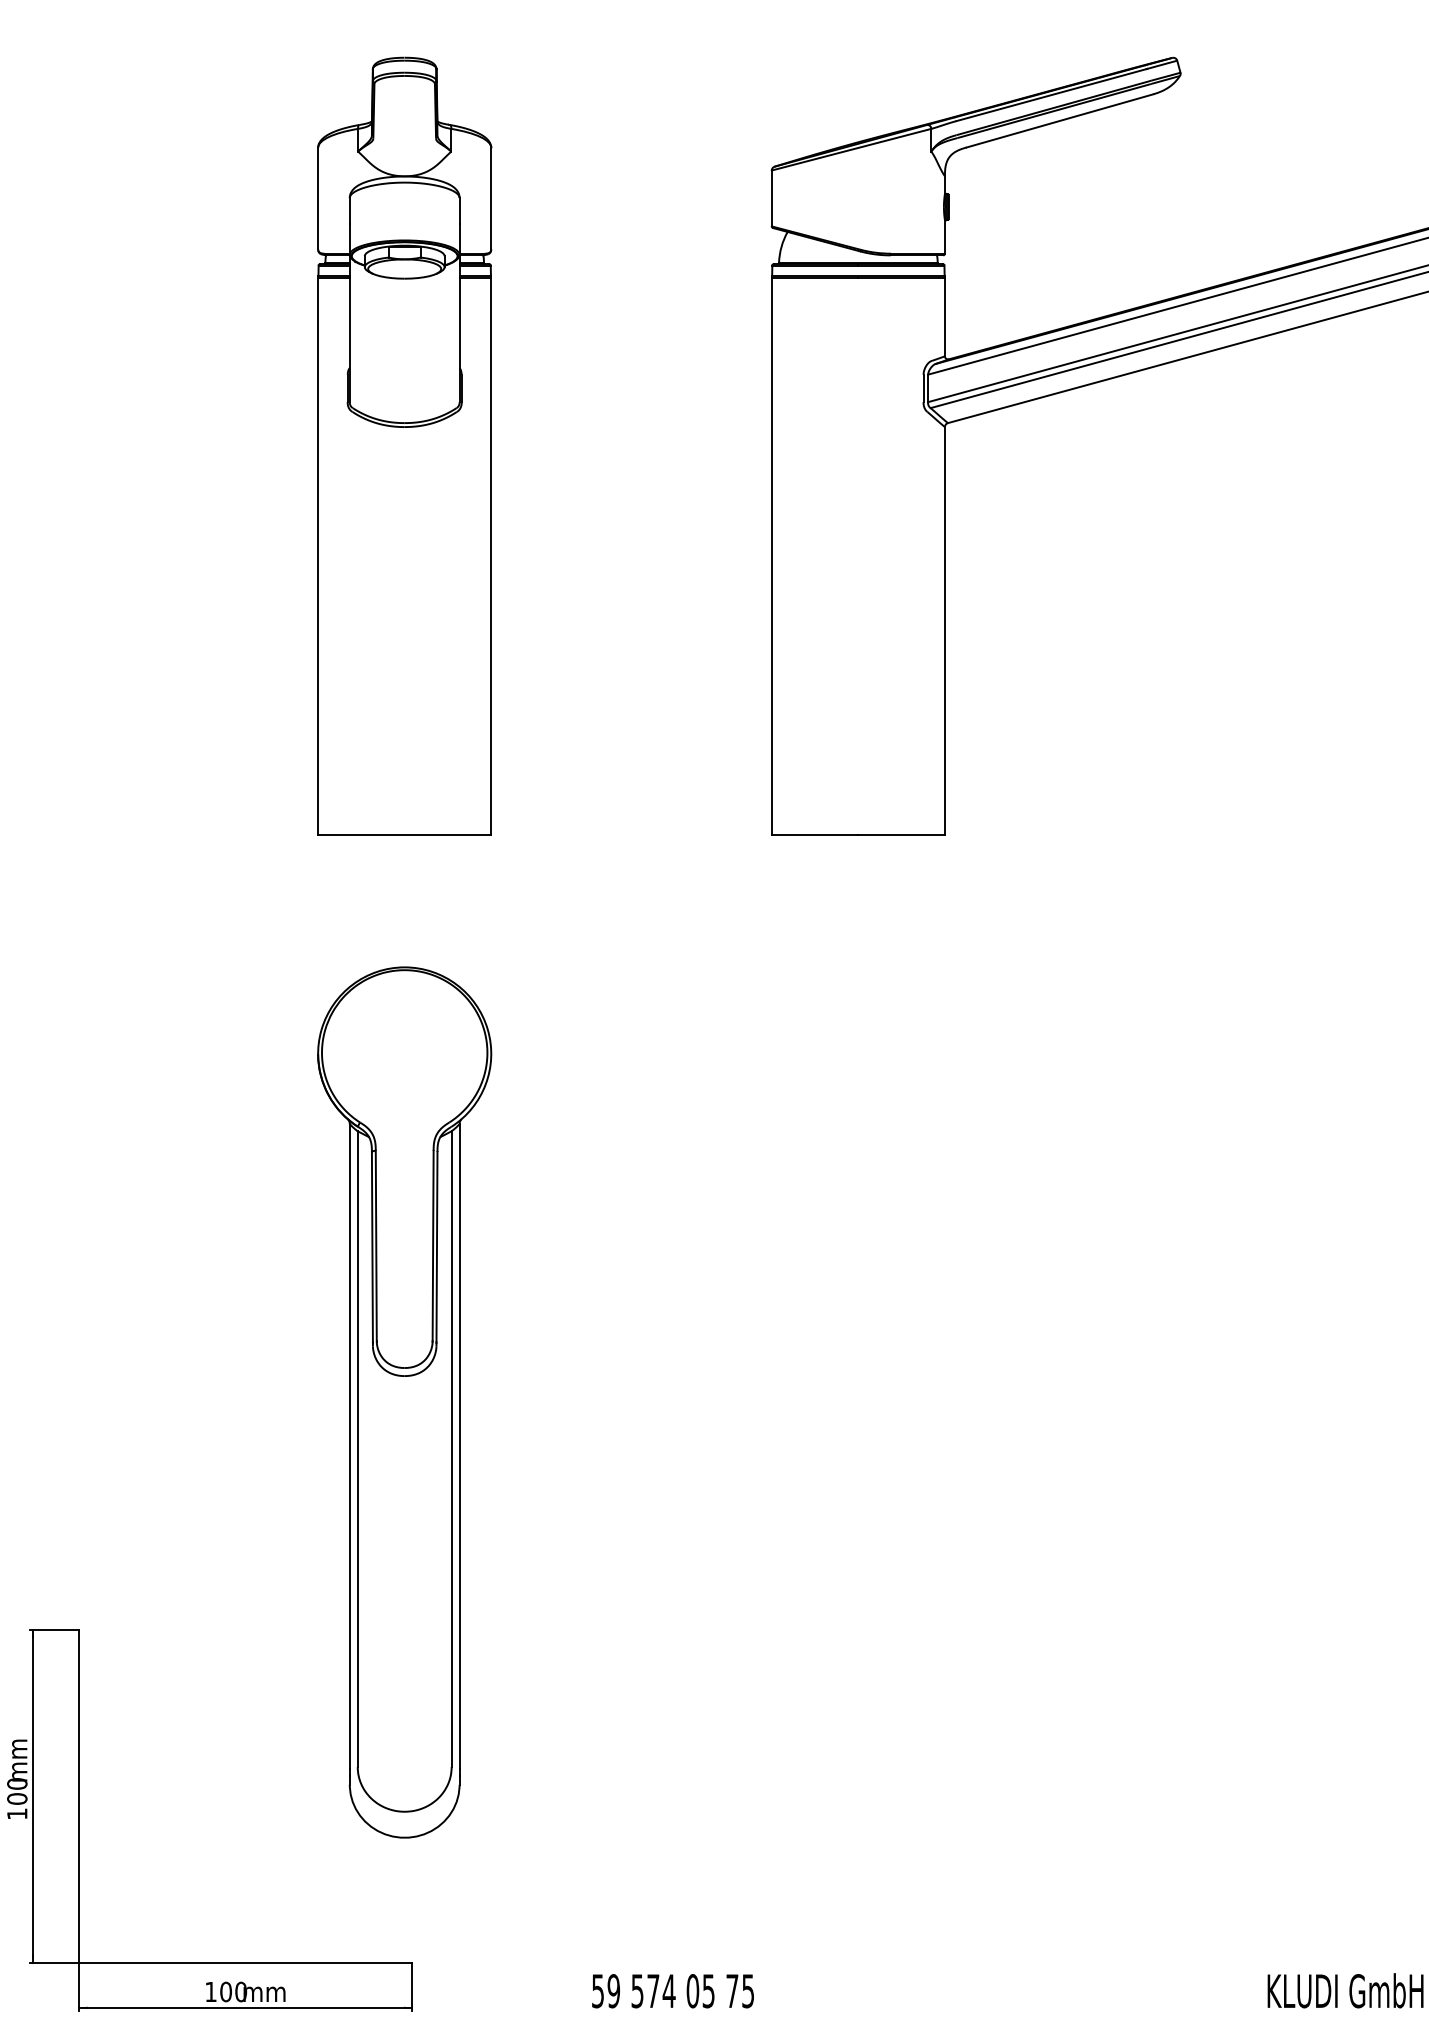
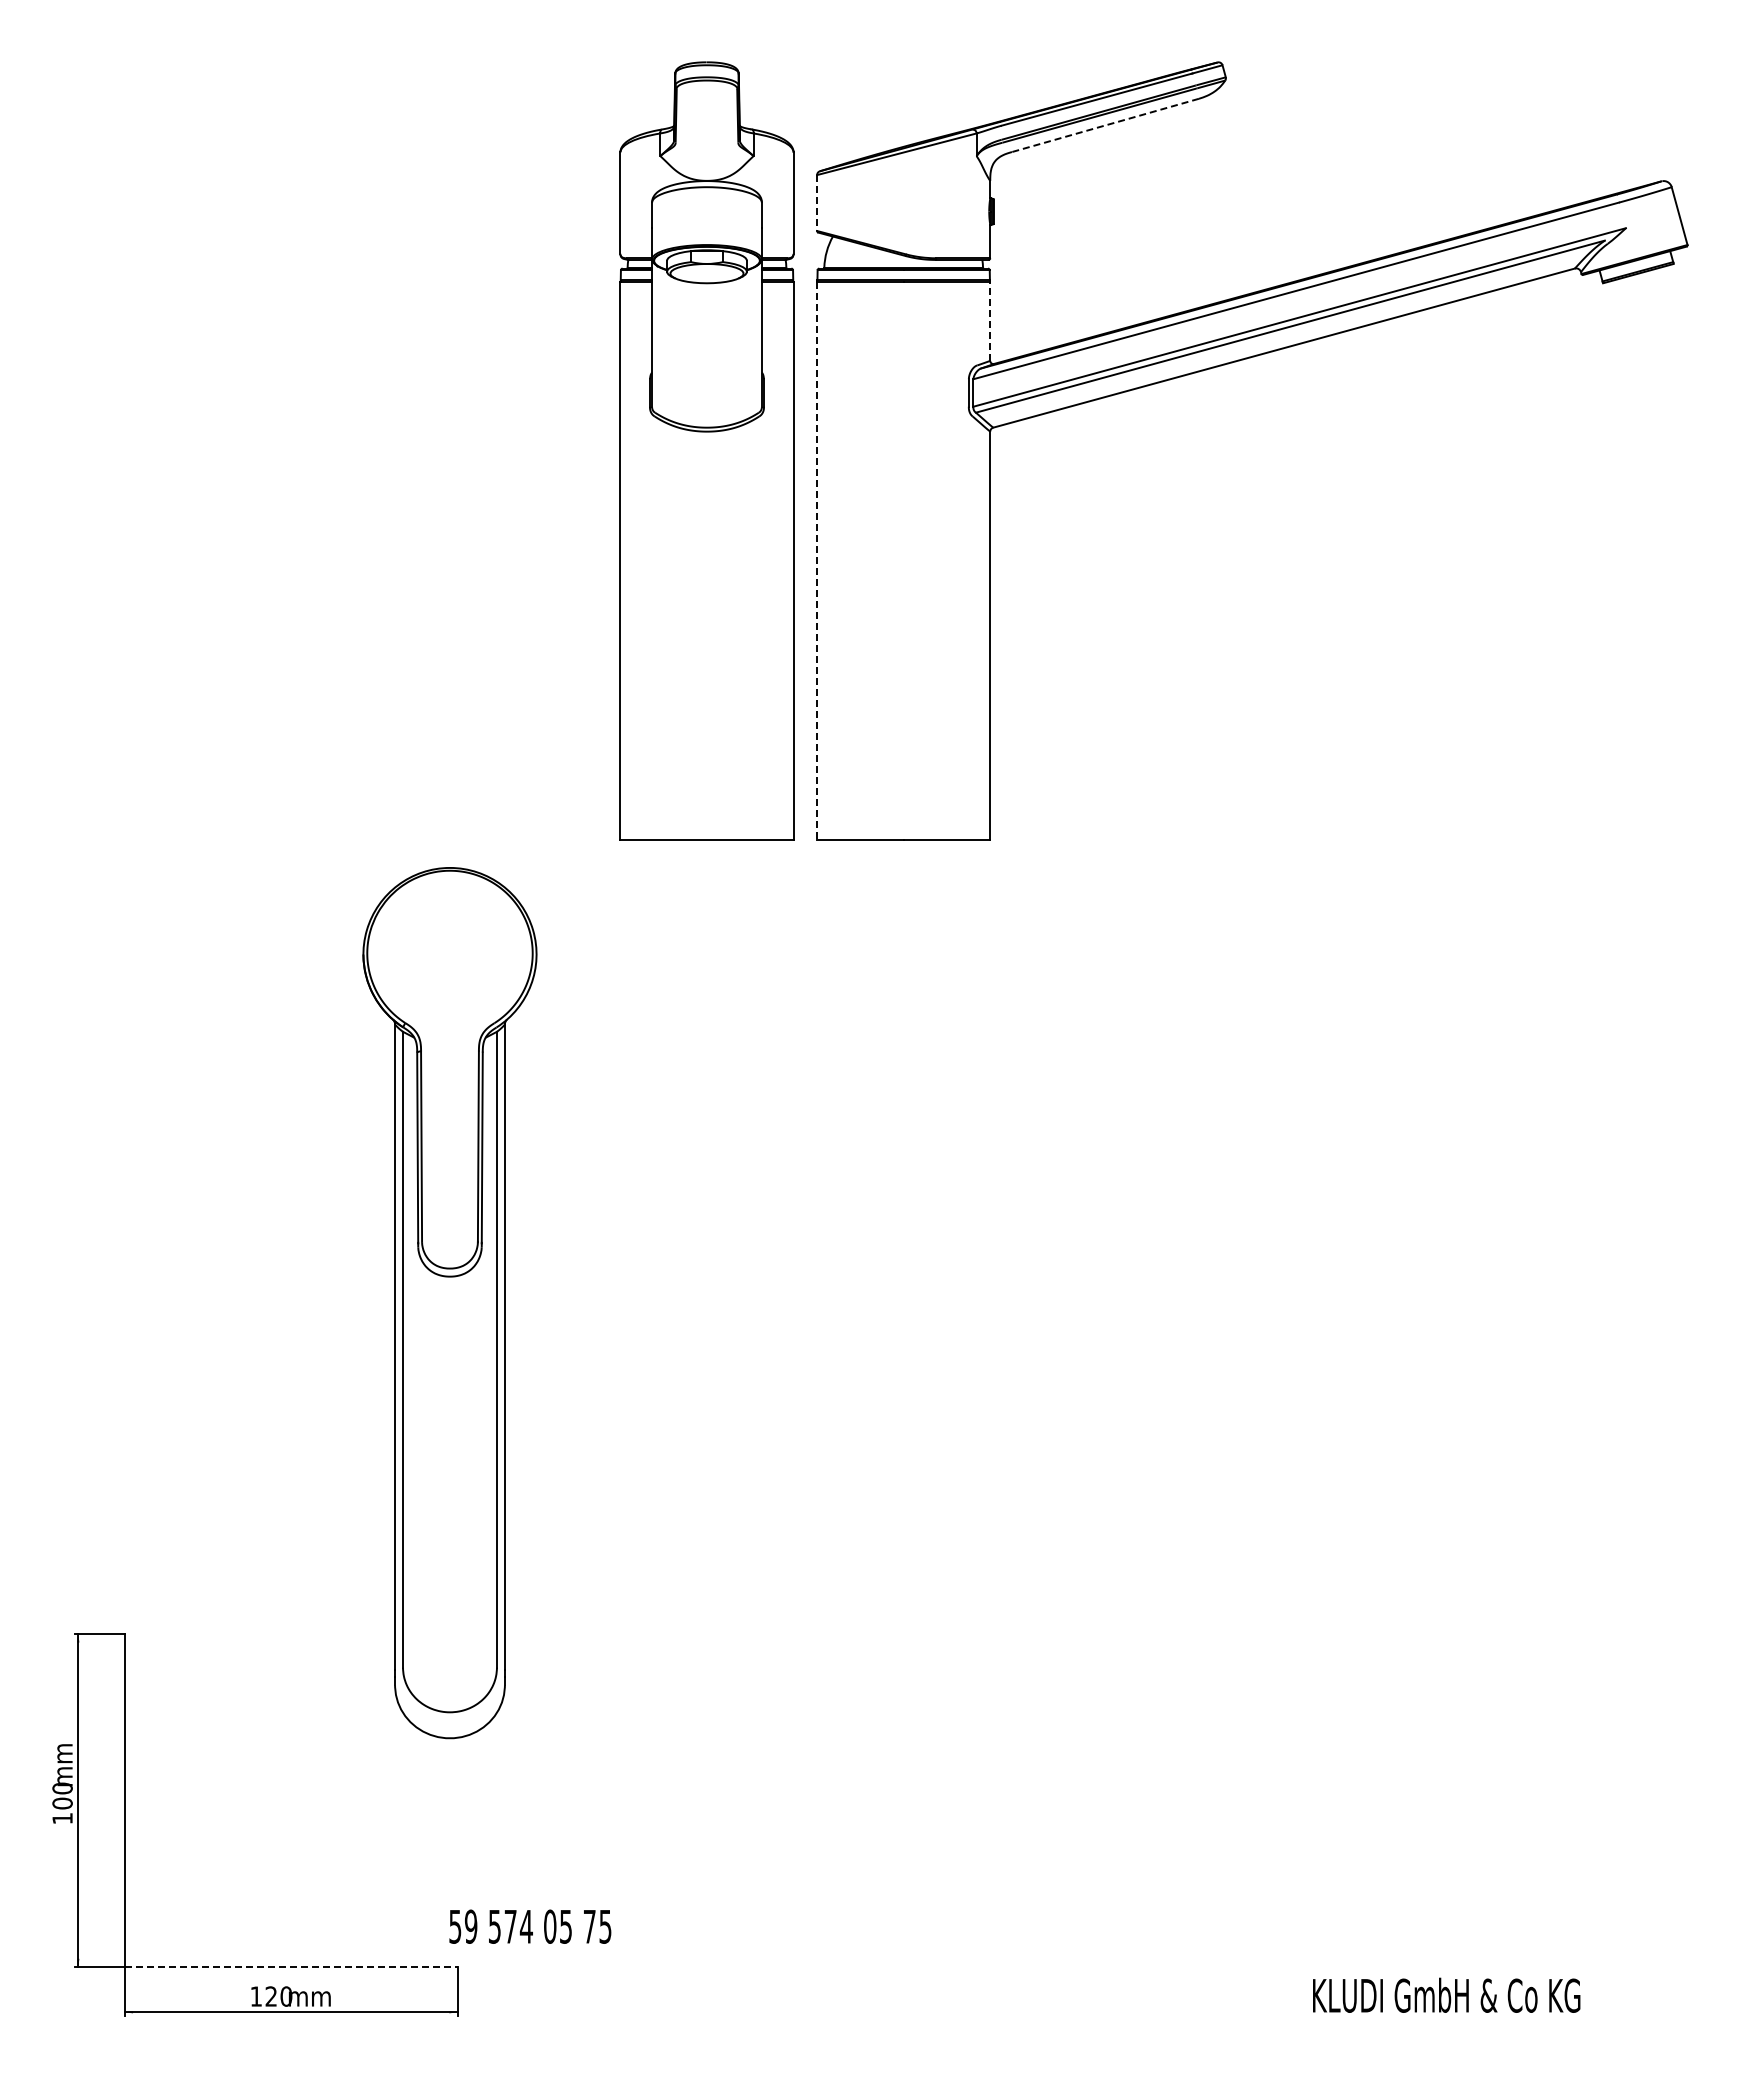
line: (1059, 120) -> (1104, 125), solid -> dashed
line: (772, 198) -> (817, 203), solid -> dashed
line: (945, 316) -> (990, 321), solid -> dashed
part: (404, 445) -> (706, 450), moved
line: (772, 555) -> (817, 560), solid -> dashed
part: (404, 1402) -> (449, 1303), moved
line: (246, 1962) -> (291, 1967), solid -> dashed
text: (673, 1990) -> (530, 1926), moved
text: (226, 1991) -> (271, 1996), 100 -> 120

